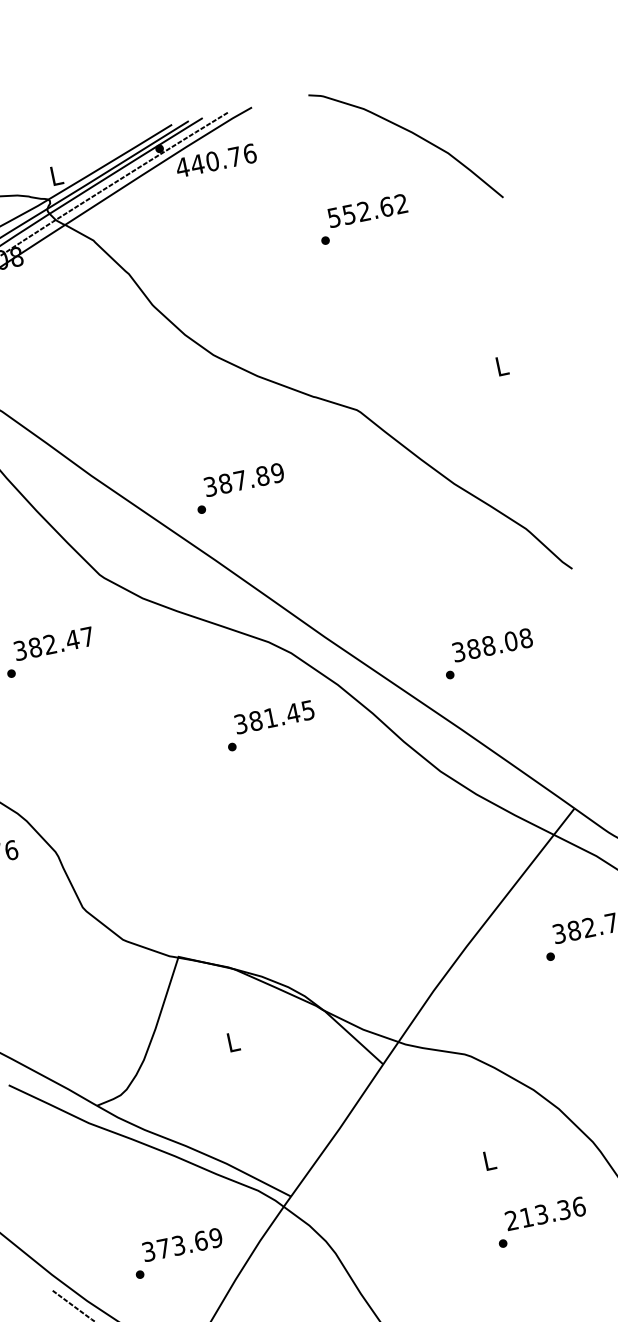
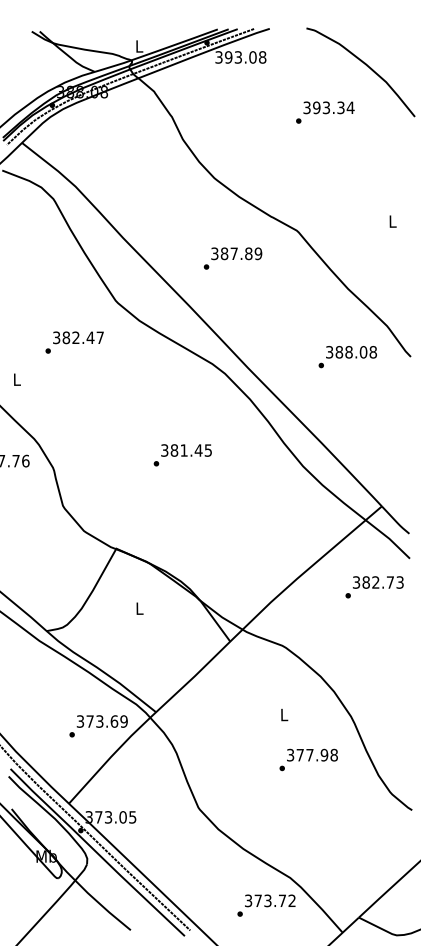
text: (215, 160) -> (240, 57), 440.76 -> 393.08
text: (367, 210) -> (328, 107), 552.62 -> 393.34
text: (239, 488) -> (232, 258), moved
text: (488, 654) -> (347, 357), moved
text: (269, 726) -> (182, 455), moved
text: (545, 1212) -> (312, 754), 213.36 -> 377.98
text: (178, 1253) -> (98, 726), moved

